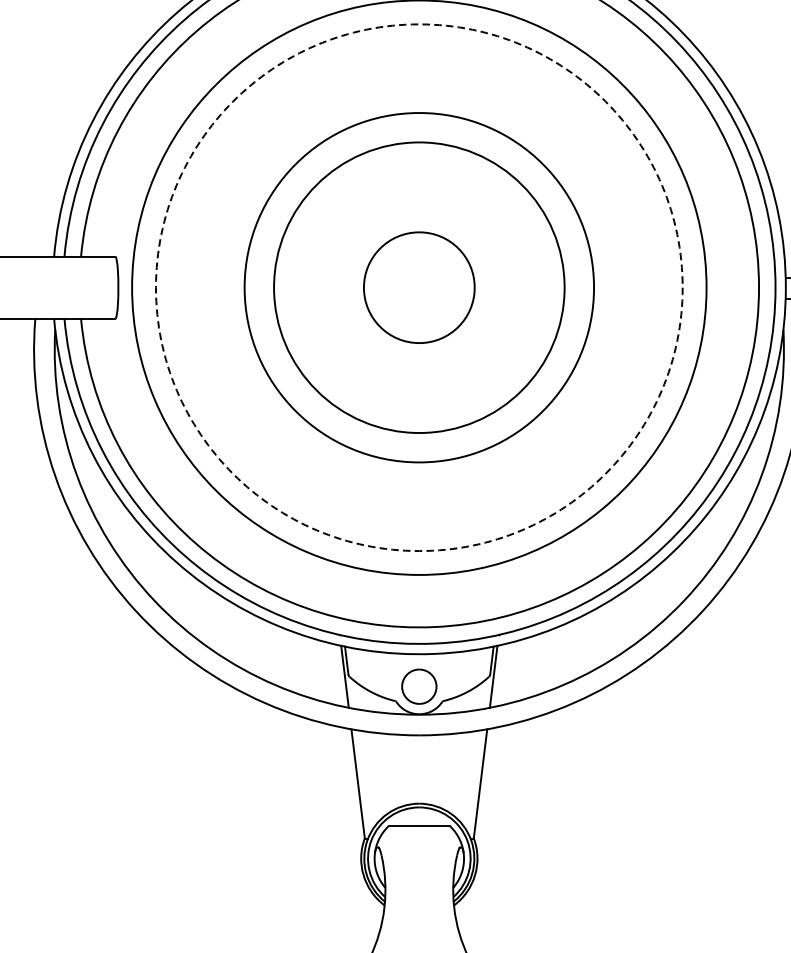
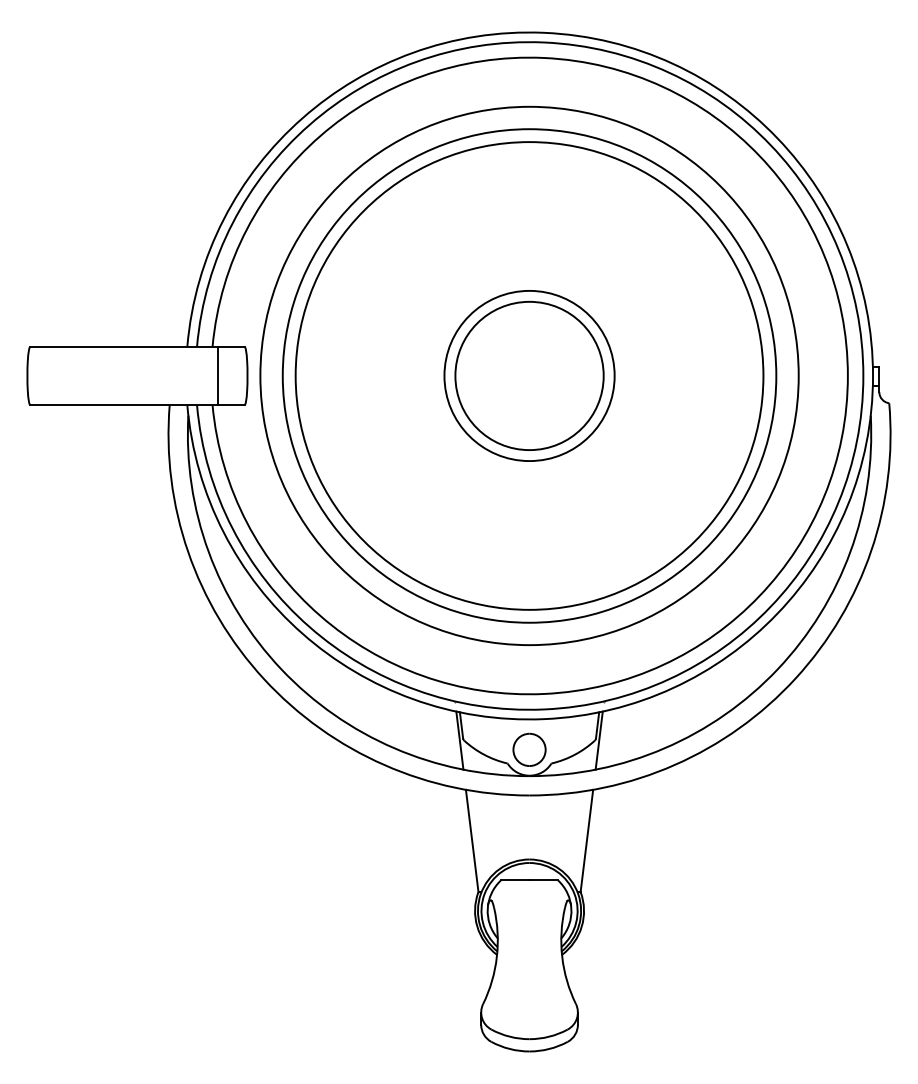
line: (86, 287) -> (217, 375), added
circle: (419, 287) -> (529, 375), dashed -> solid
circle: (419, 287) -> (529, 375), size x0.62
circle: (419, 287) -> (529, 375), size x1.43
circle: (419, 287) -> (529, 375), size x1.43

